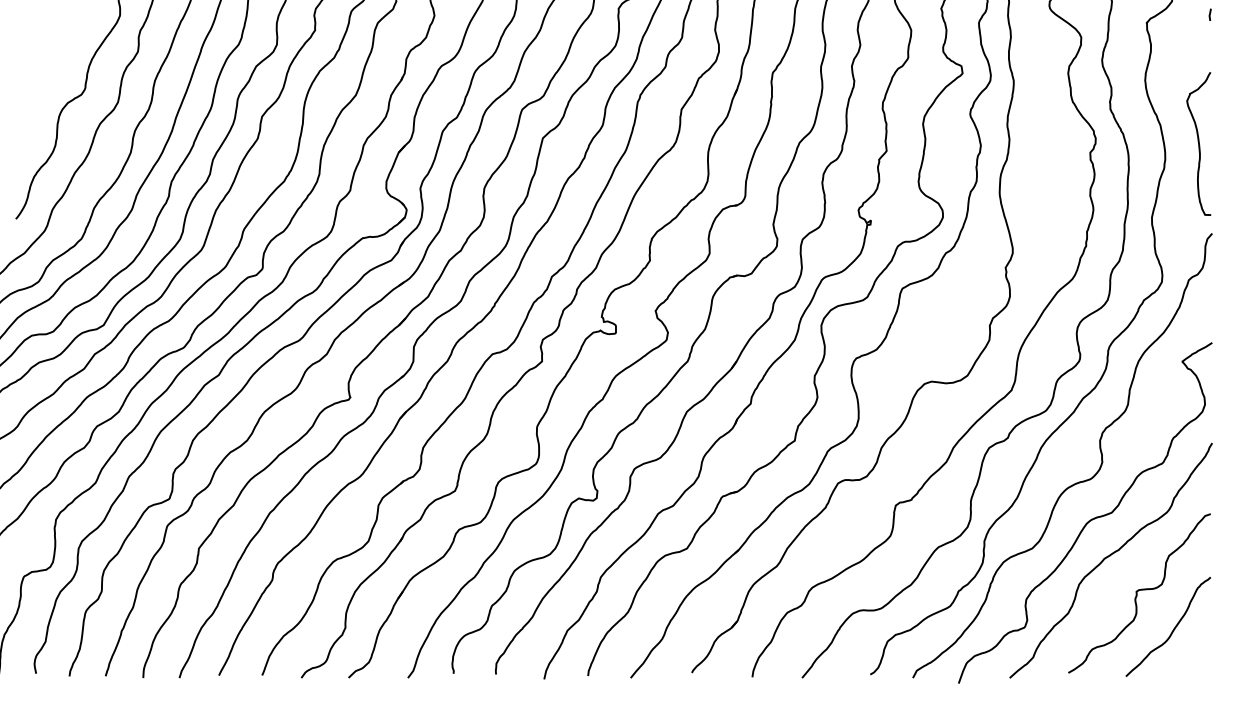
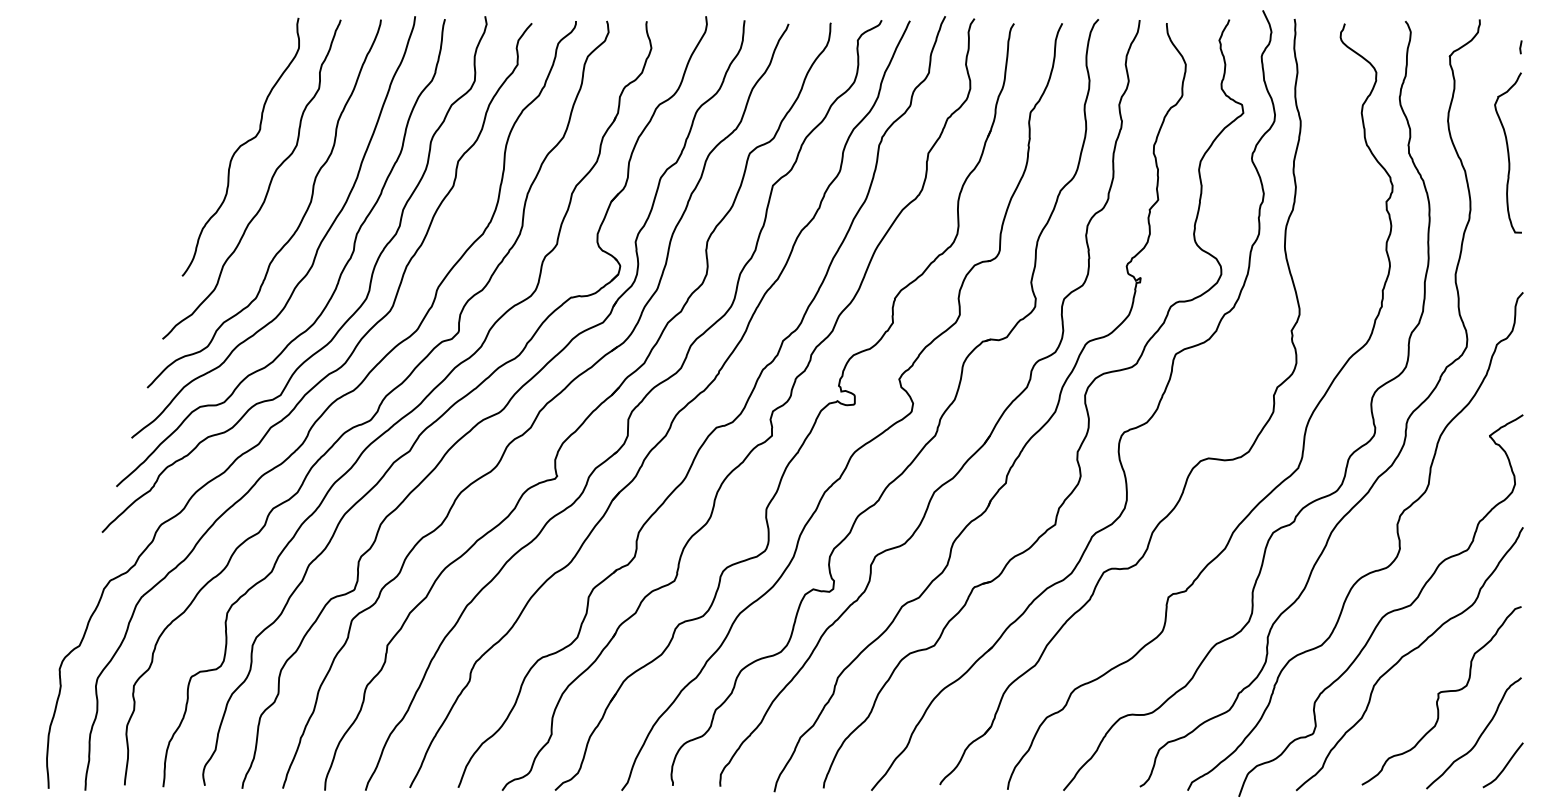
curve: (1198, 143) -> (1507, 152), moved
curve: (1195, 656) -> (1504, 766), added

